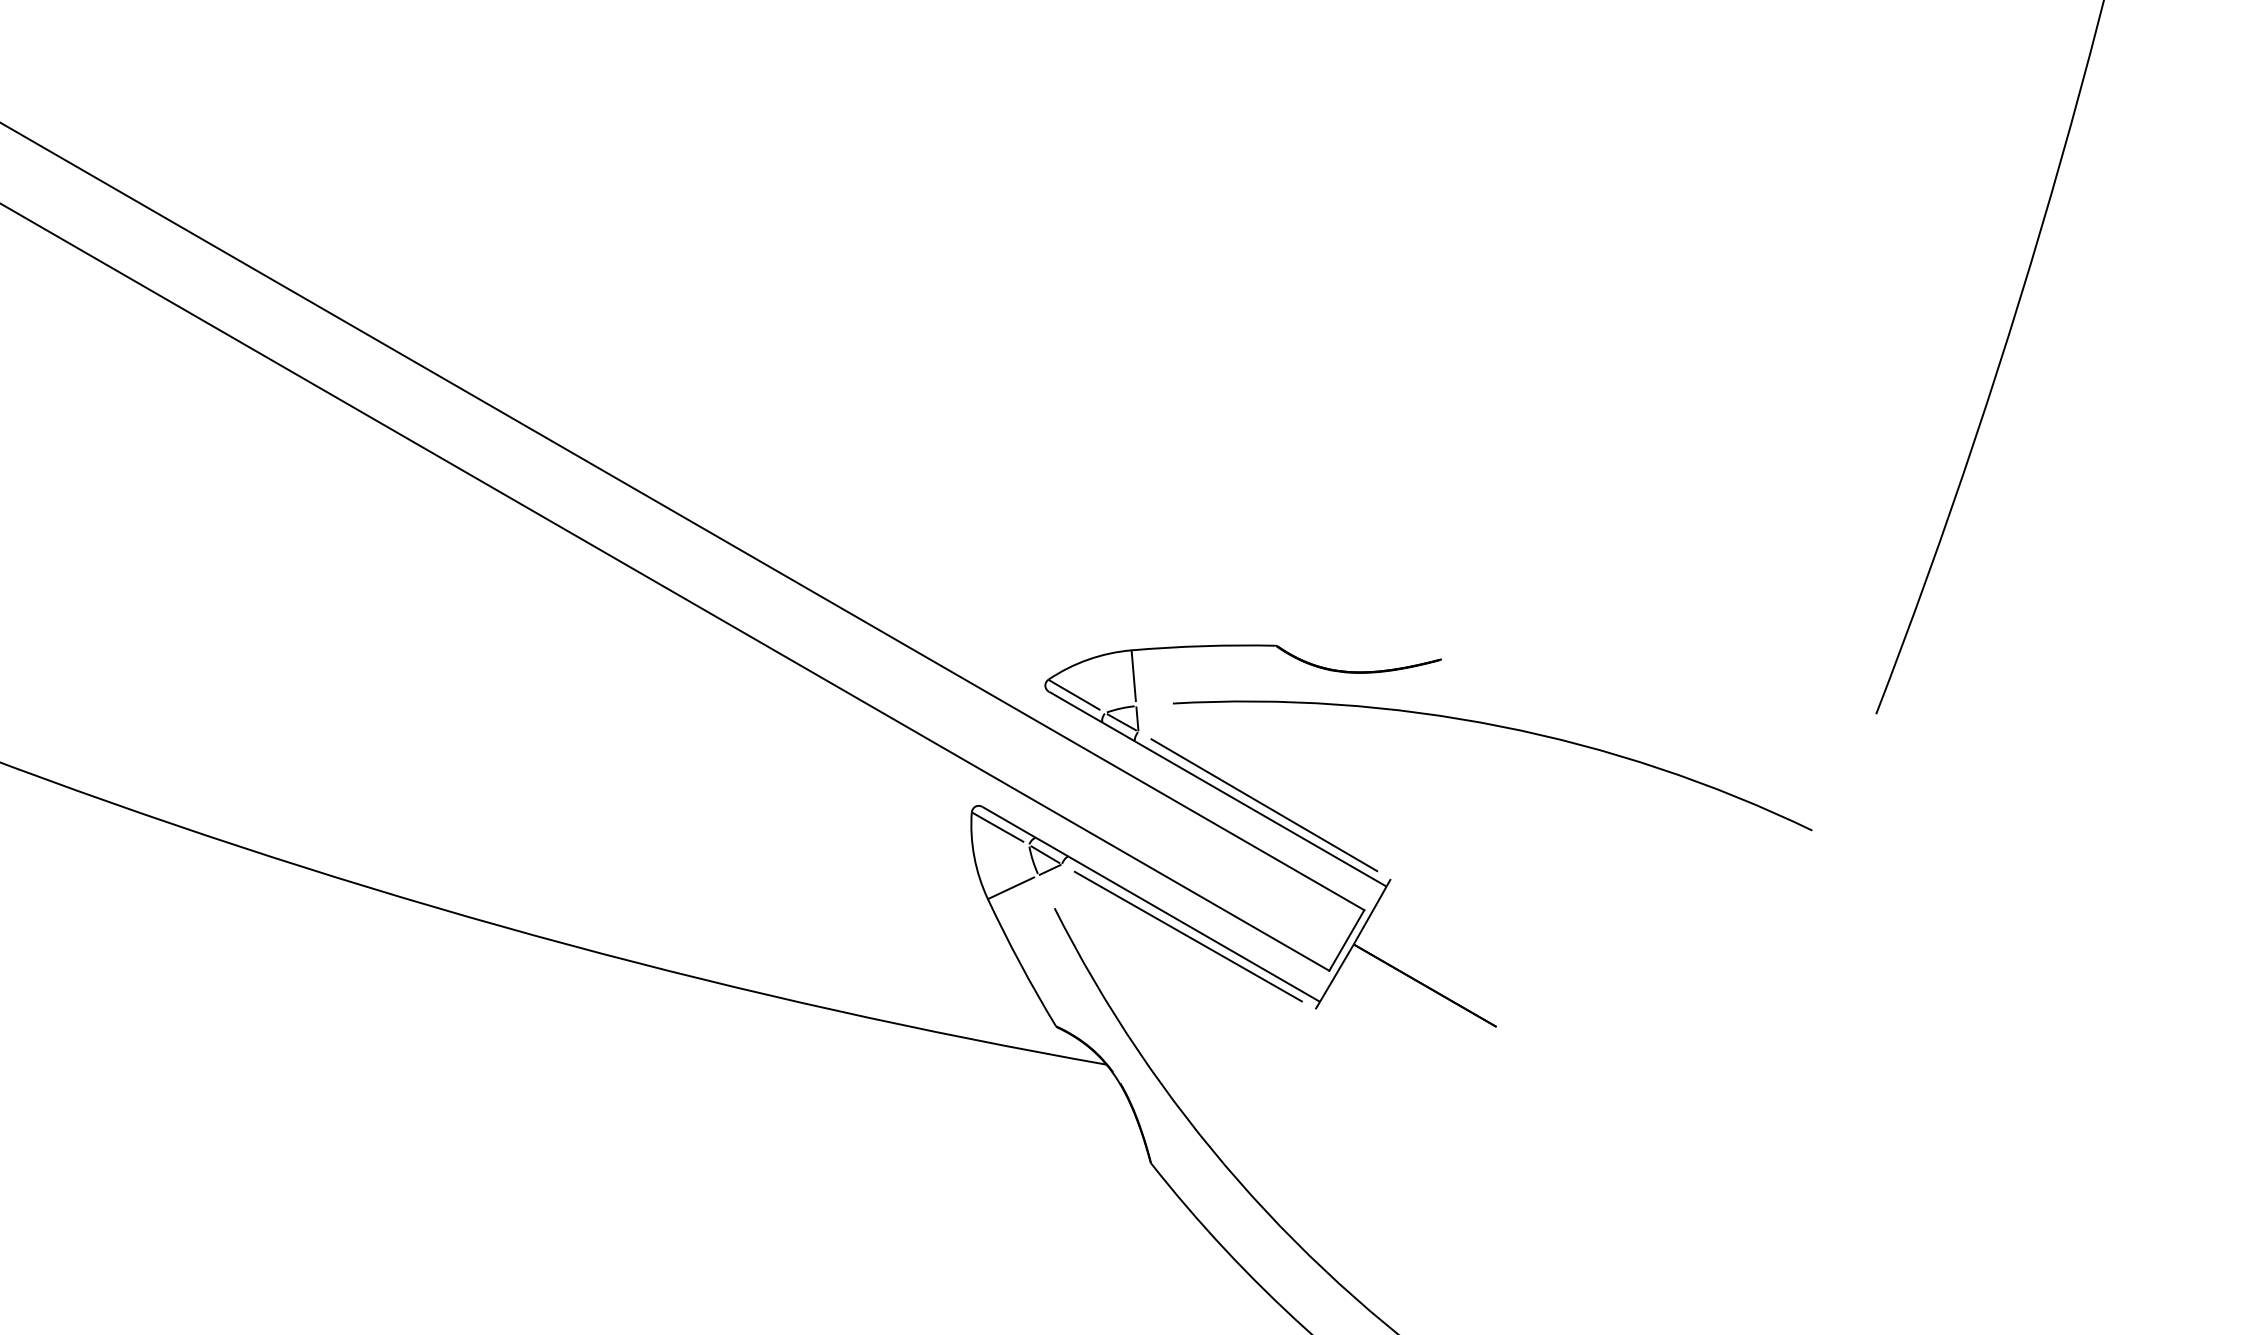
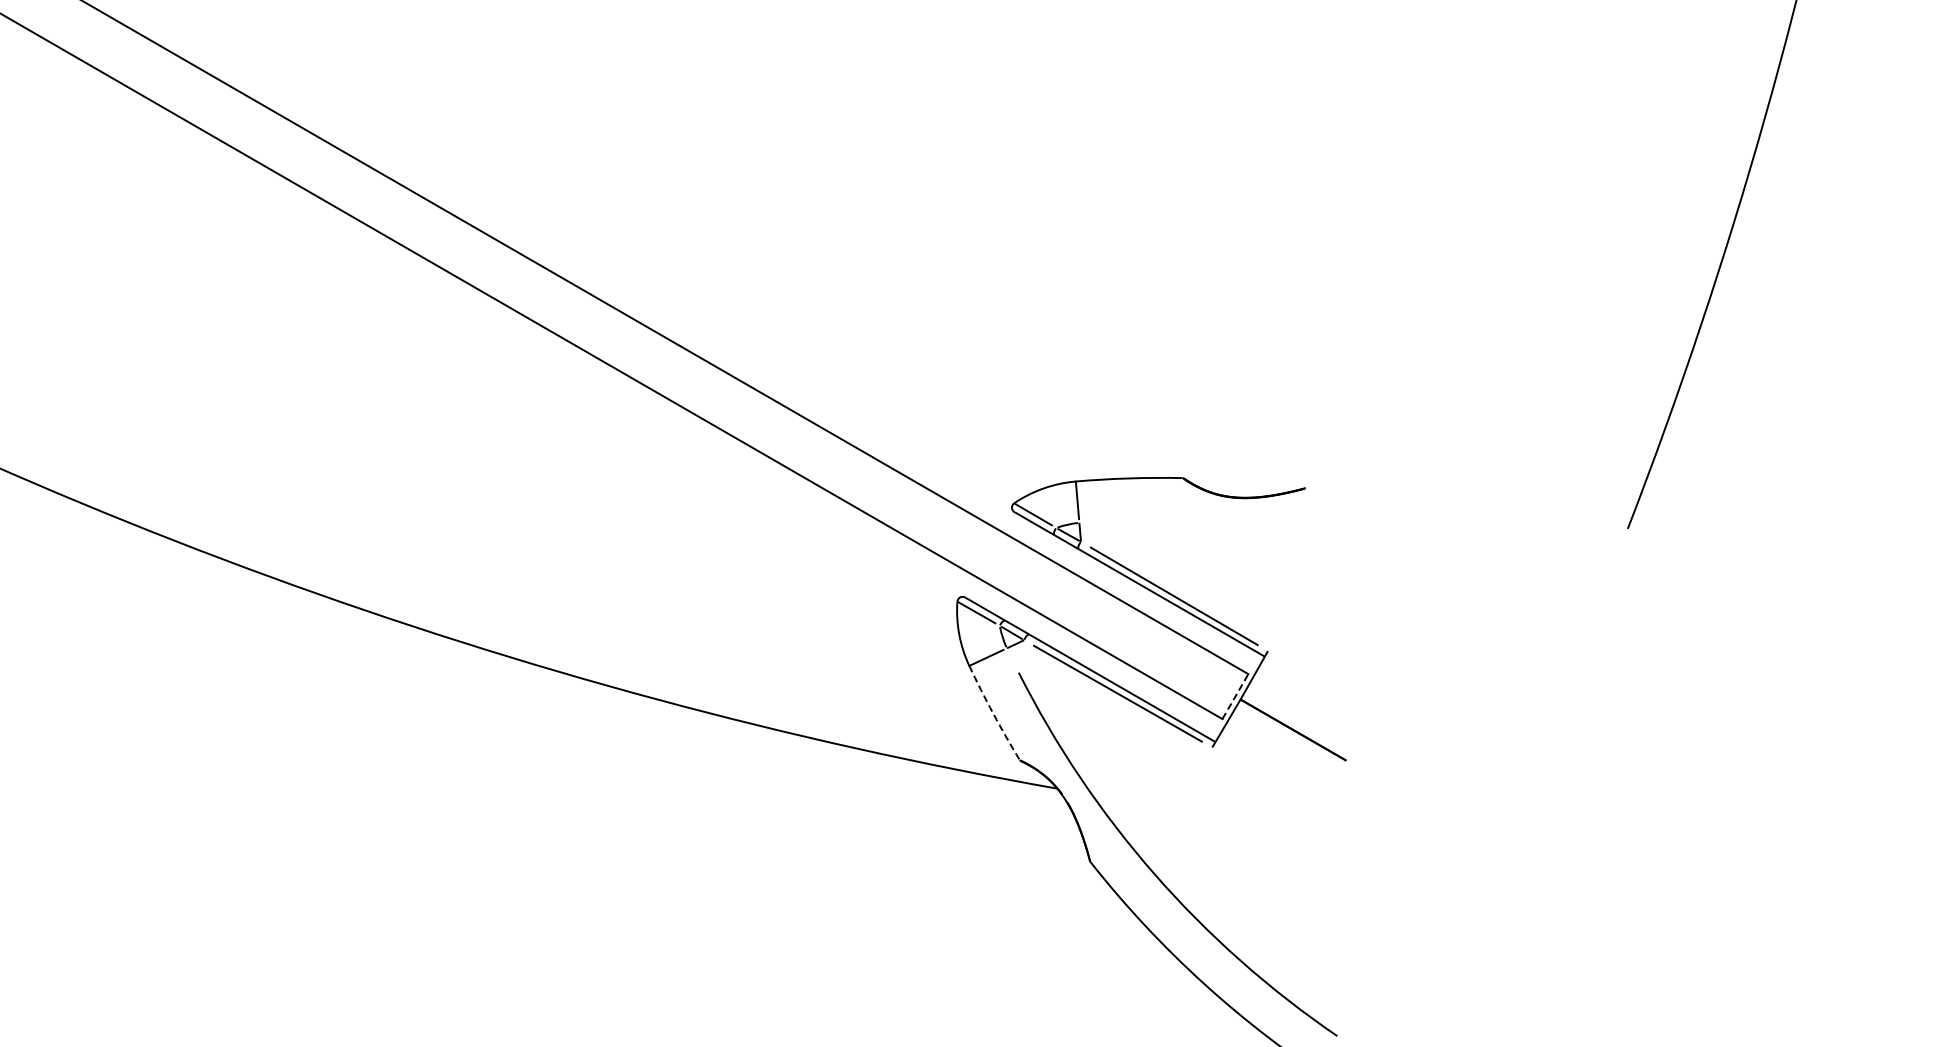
arc: (1502, 728) -> (1350, 539), removed
line: (1346, 940) -> (1235, 696), solid -> dashed
arc: (1020, 963) -> (993, 713), solid -> dashed

